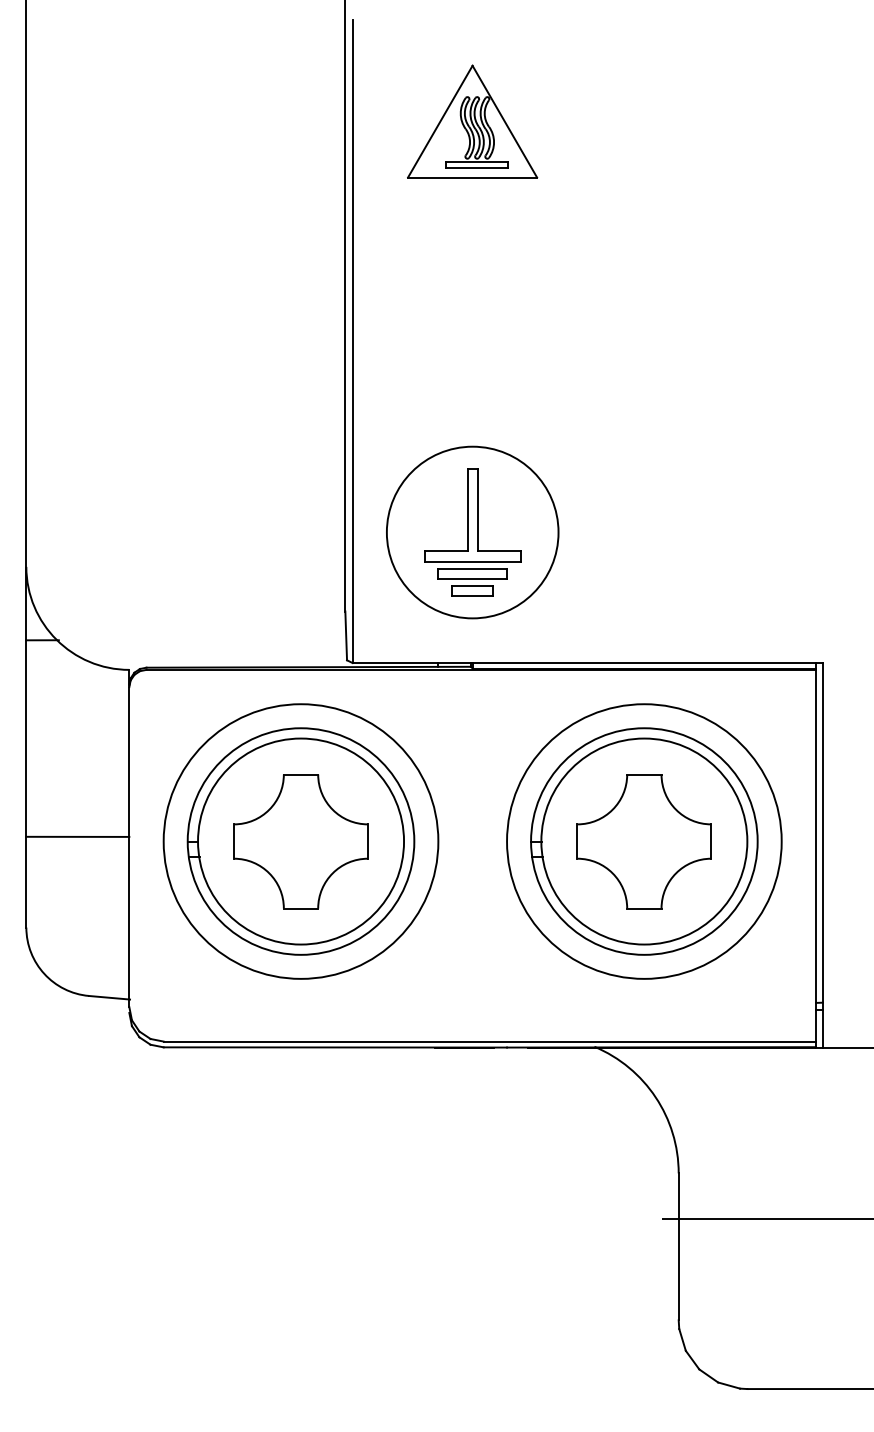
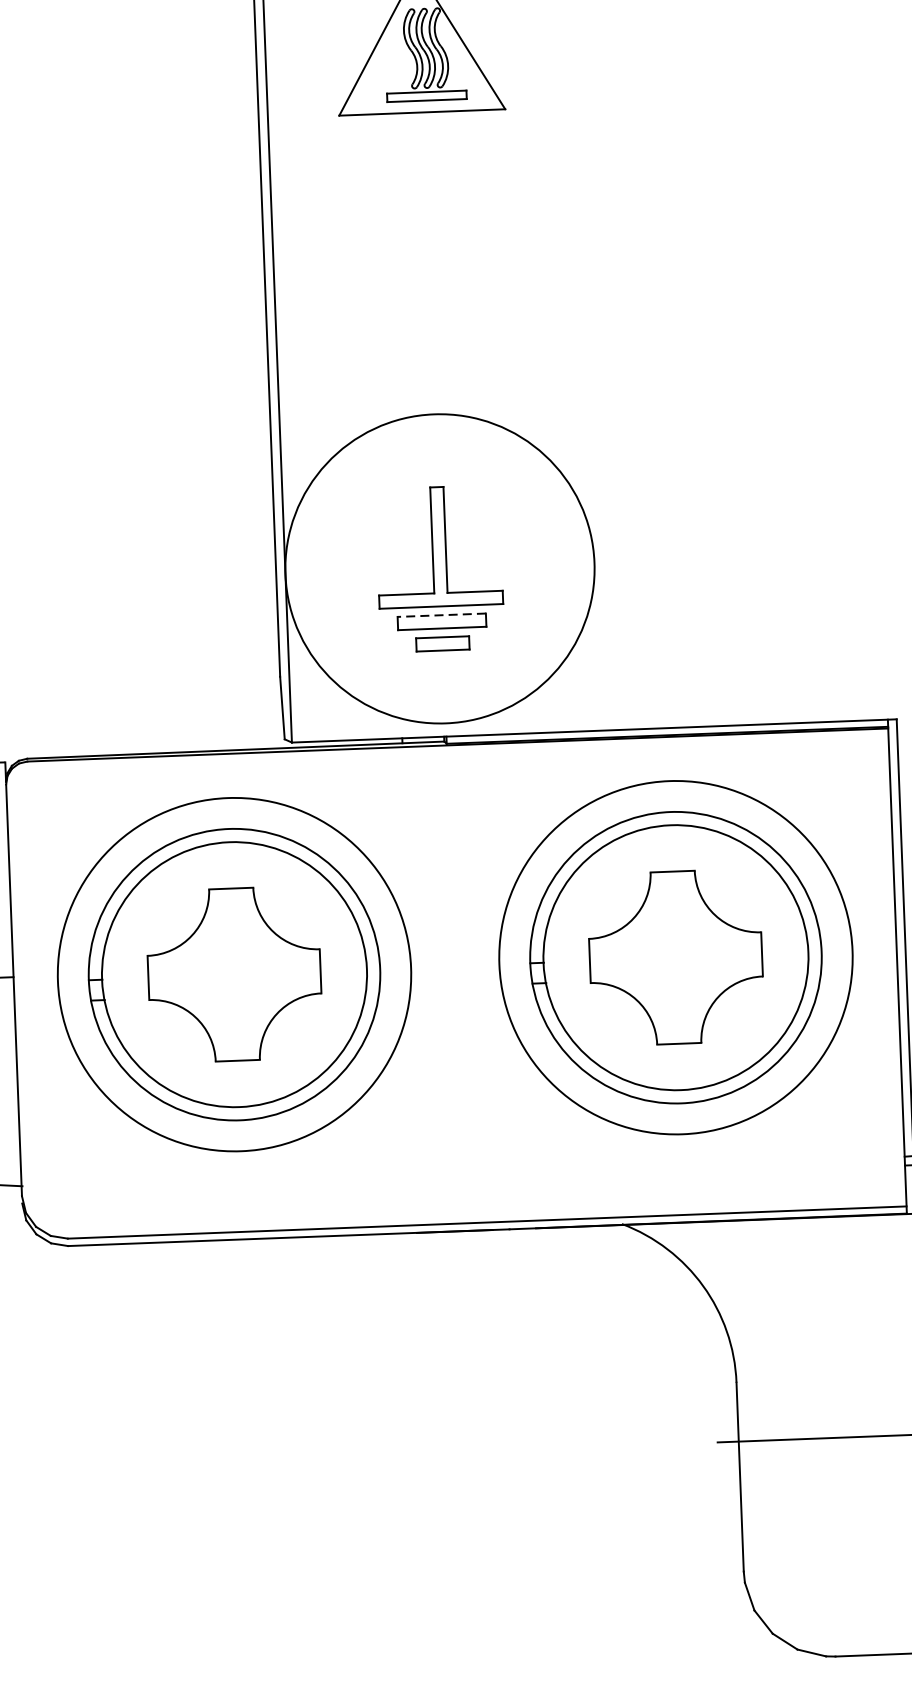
circle: (472, 532) -> (439, 568), size x1.4
line: (472, 568) -> (441, 615), solid -> dashed

